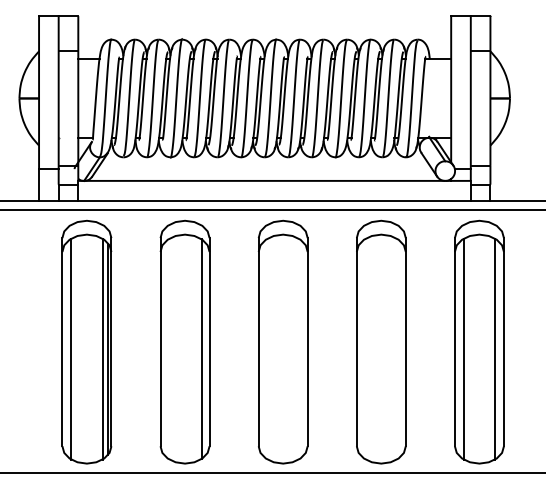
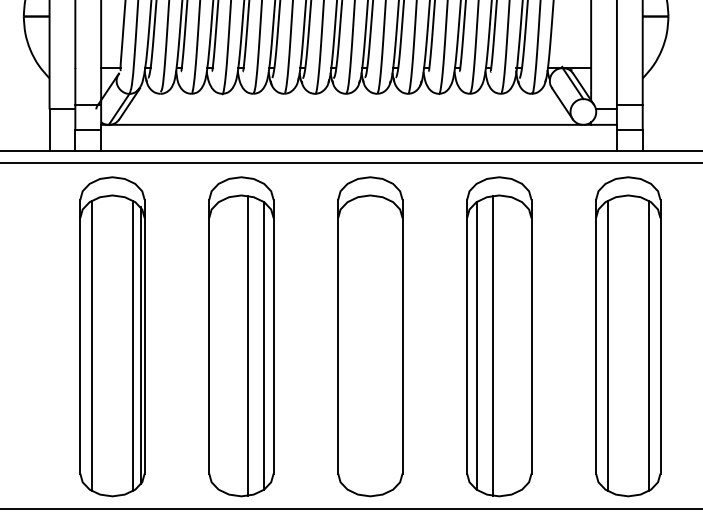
line: (189, 348) -> (247, 345), added
line: (364, 348) -> (477, 345), added
line: (376, 348) -> (493, 345), added

